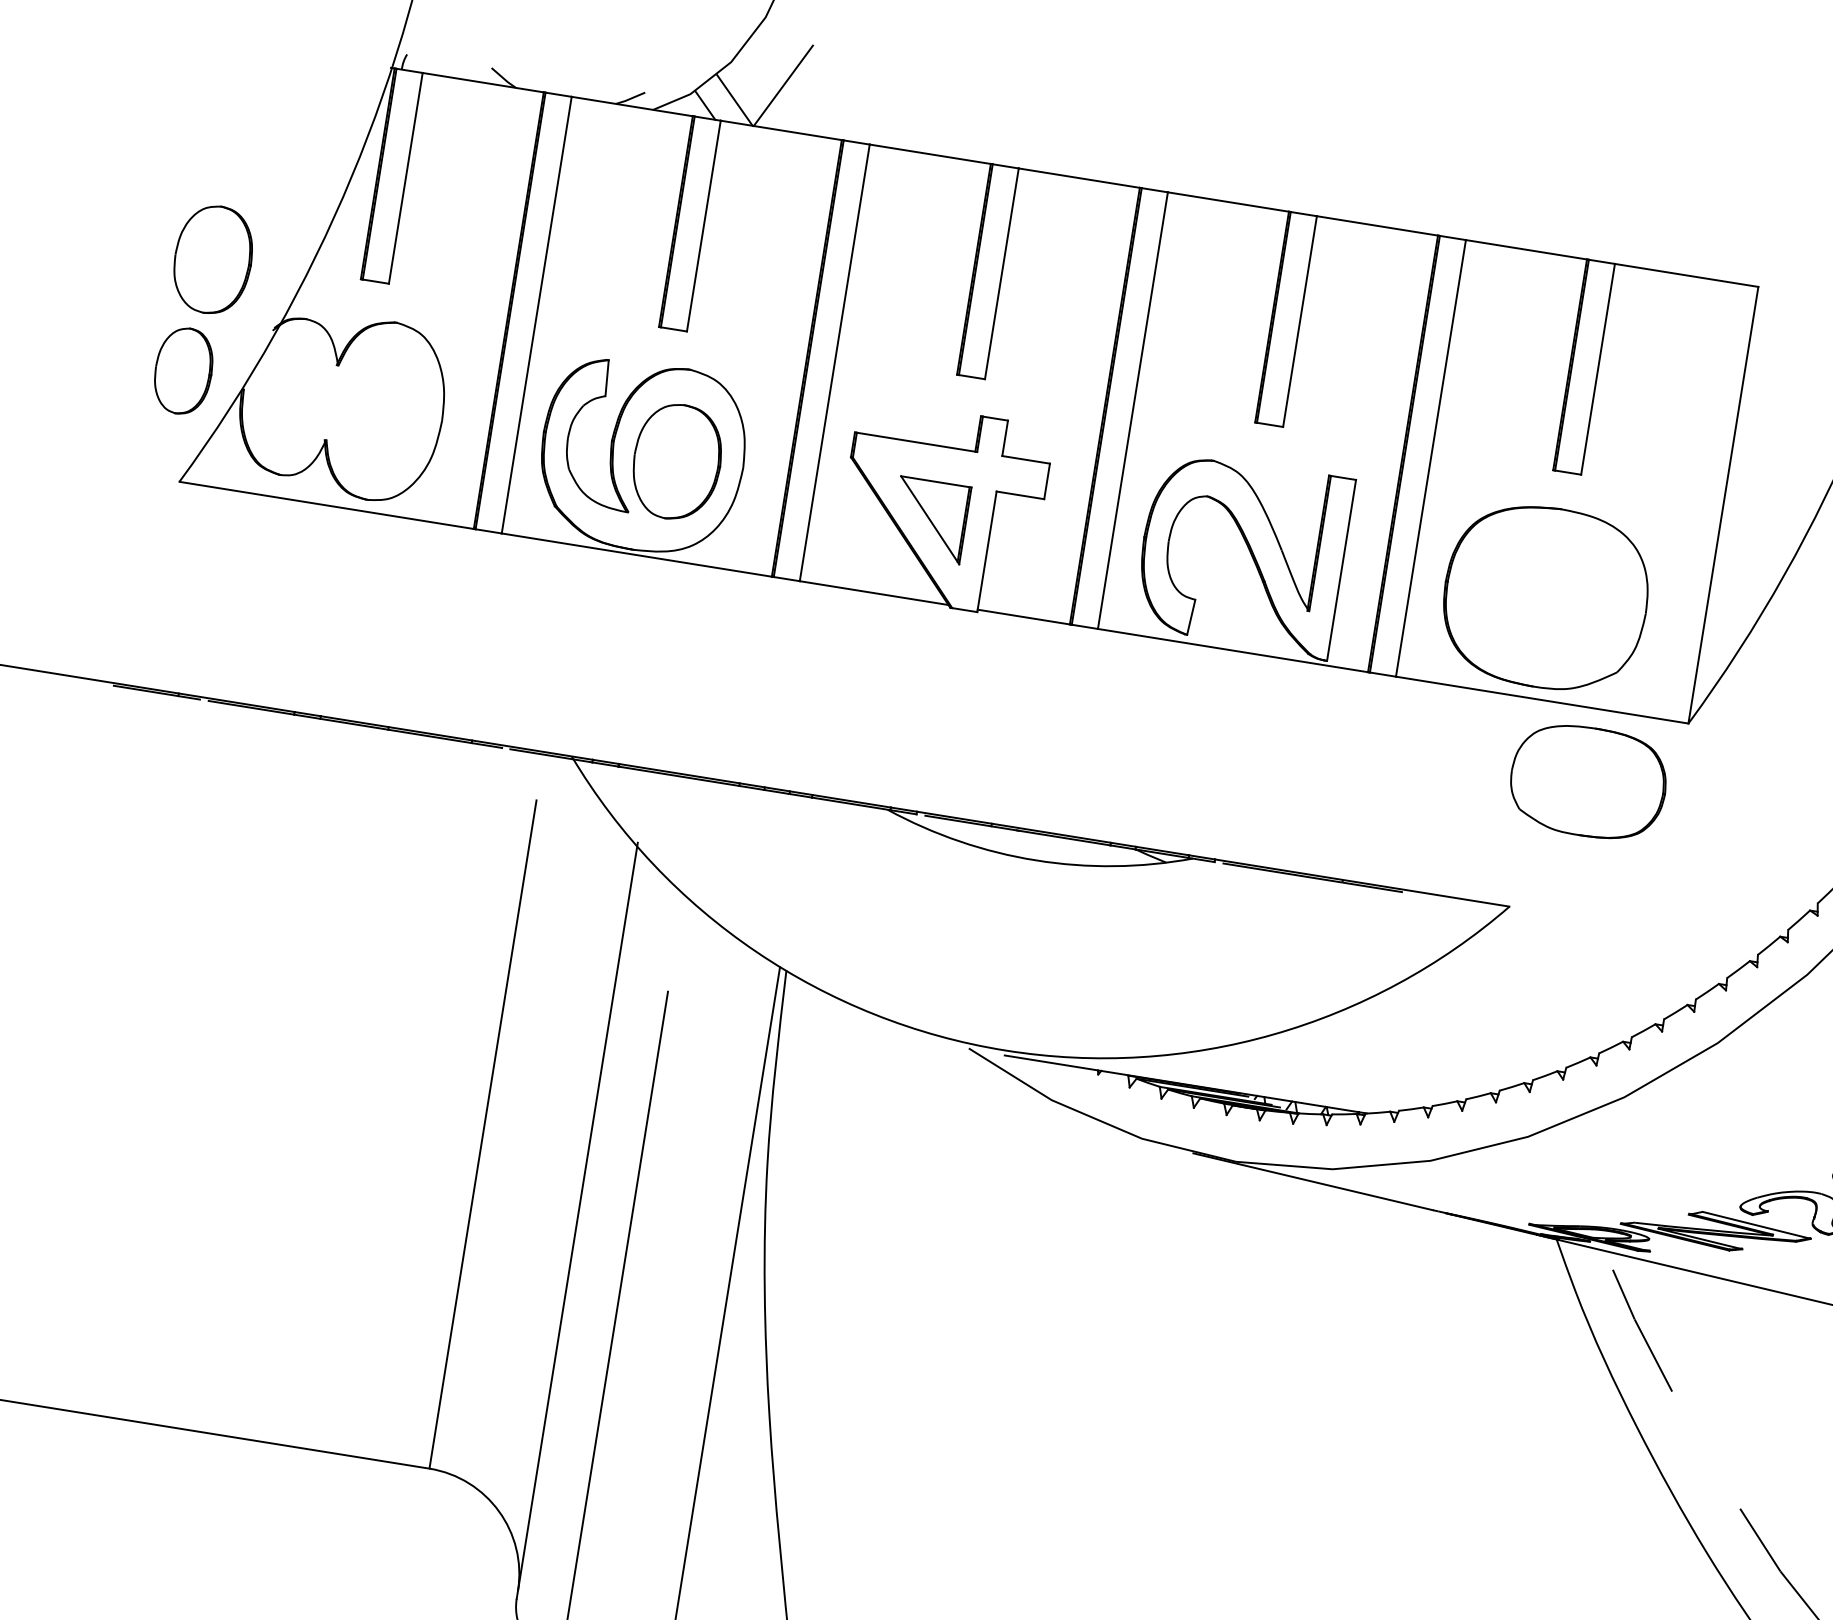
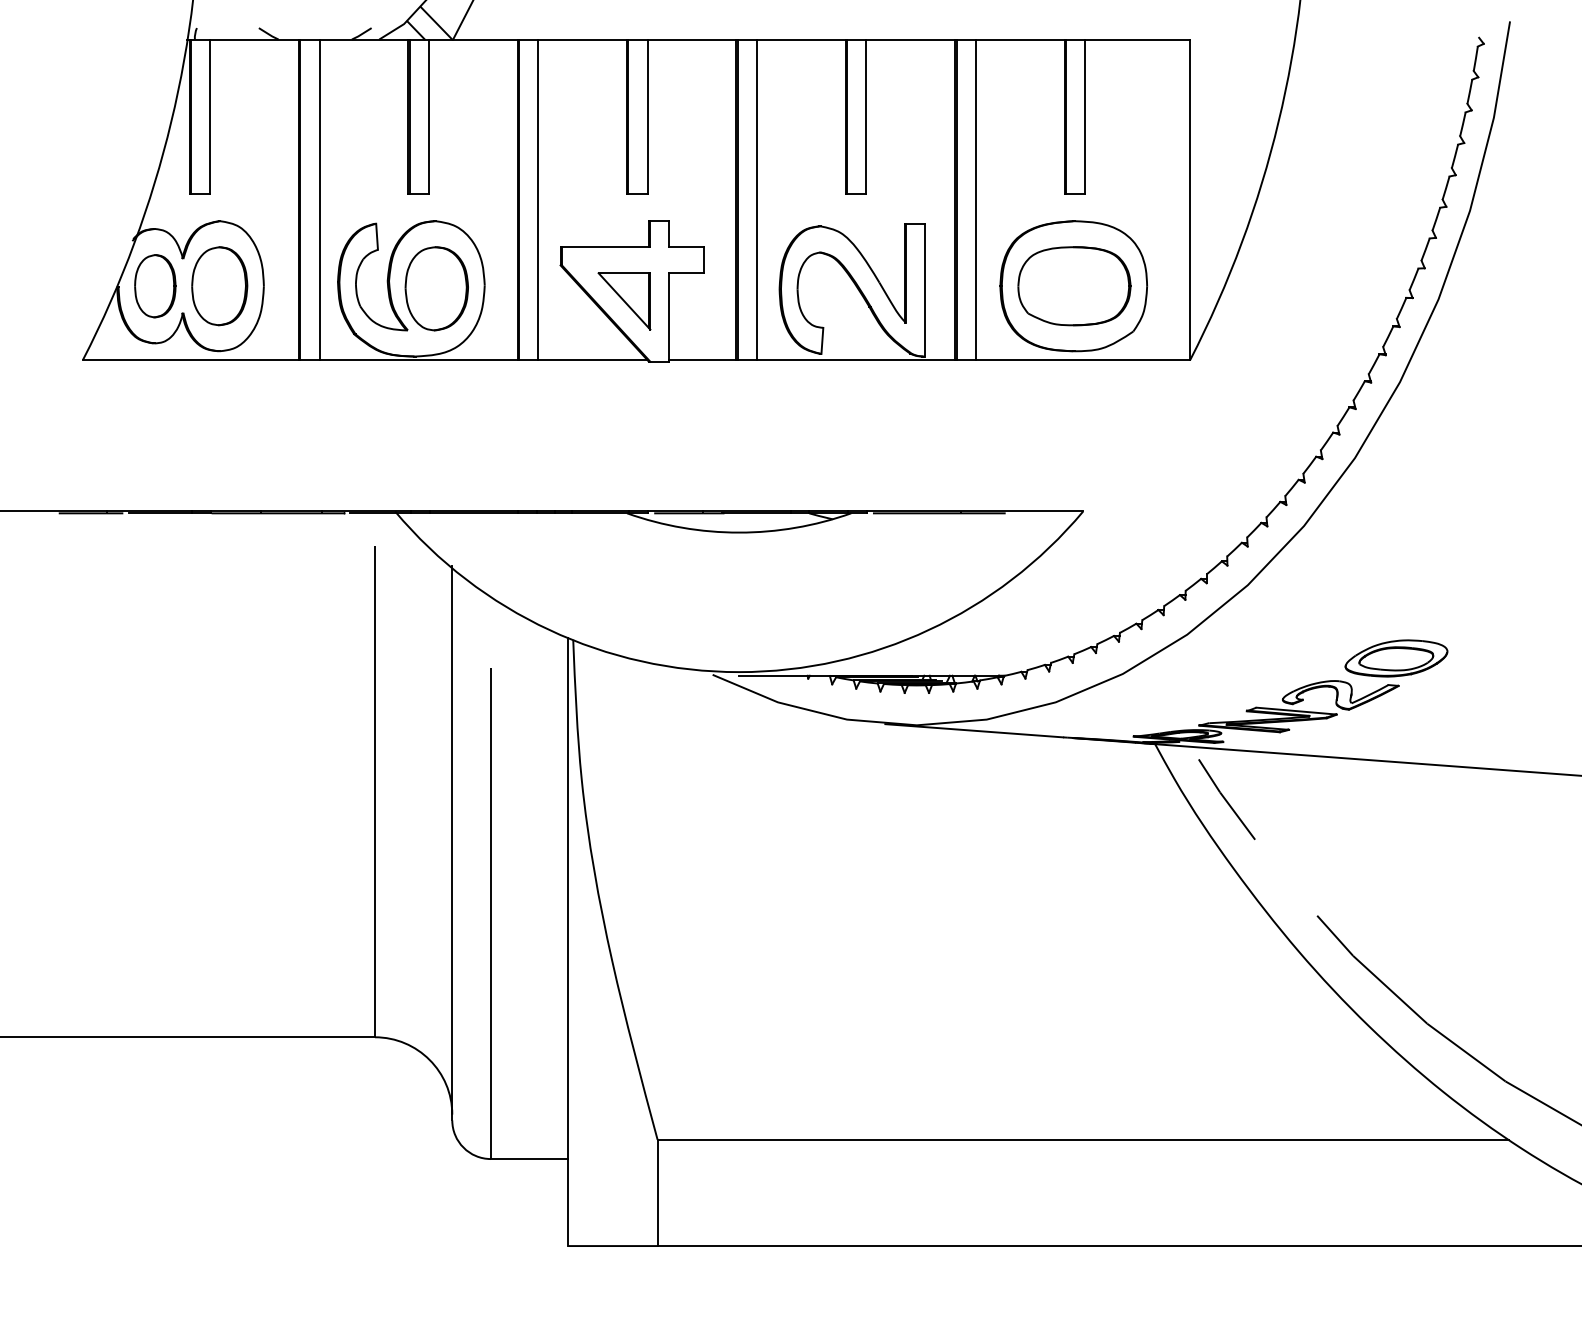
part: (212, 260) -> (219, 286), moved
part: (183, 371) -> (155, 286), moved
part: (1588, 782) -> (1074, 286), moved

